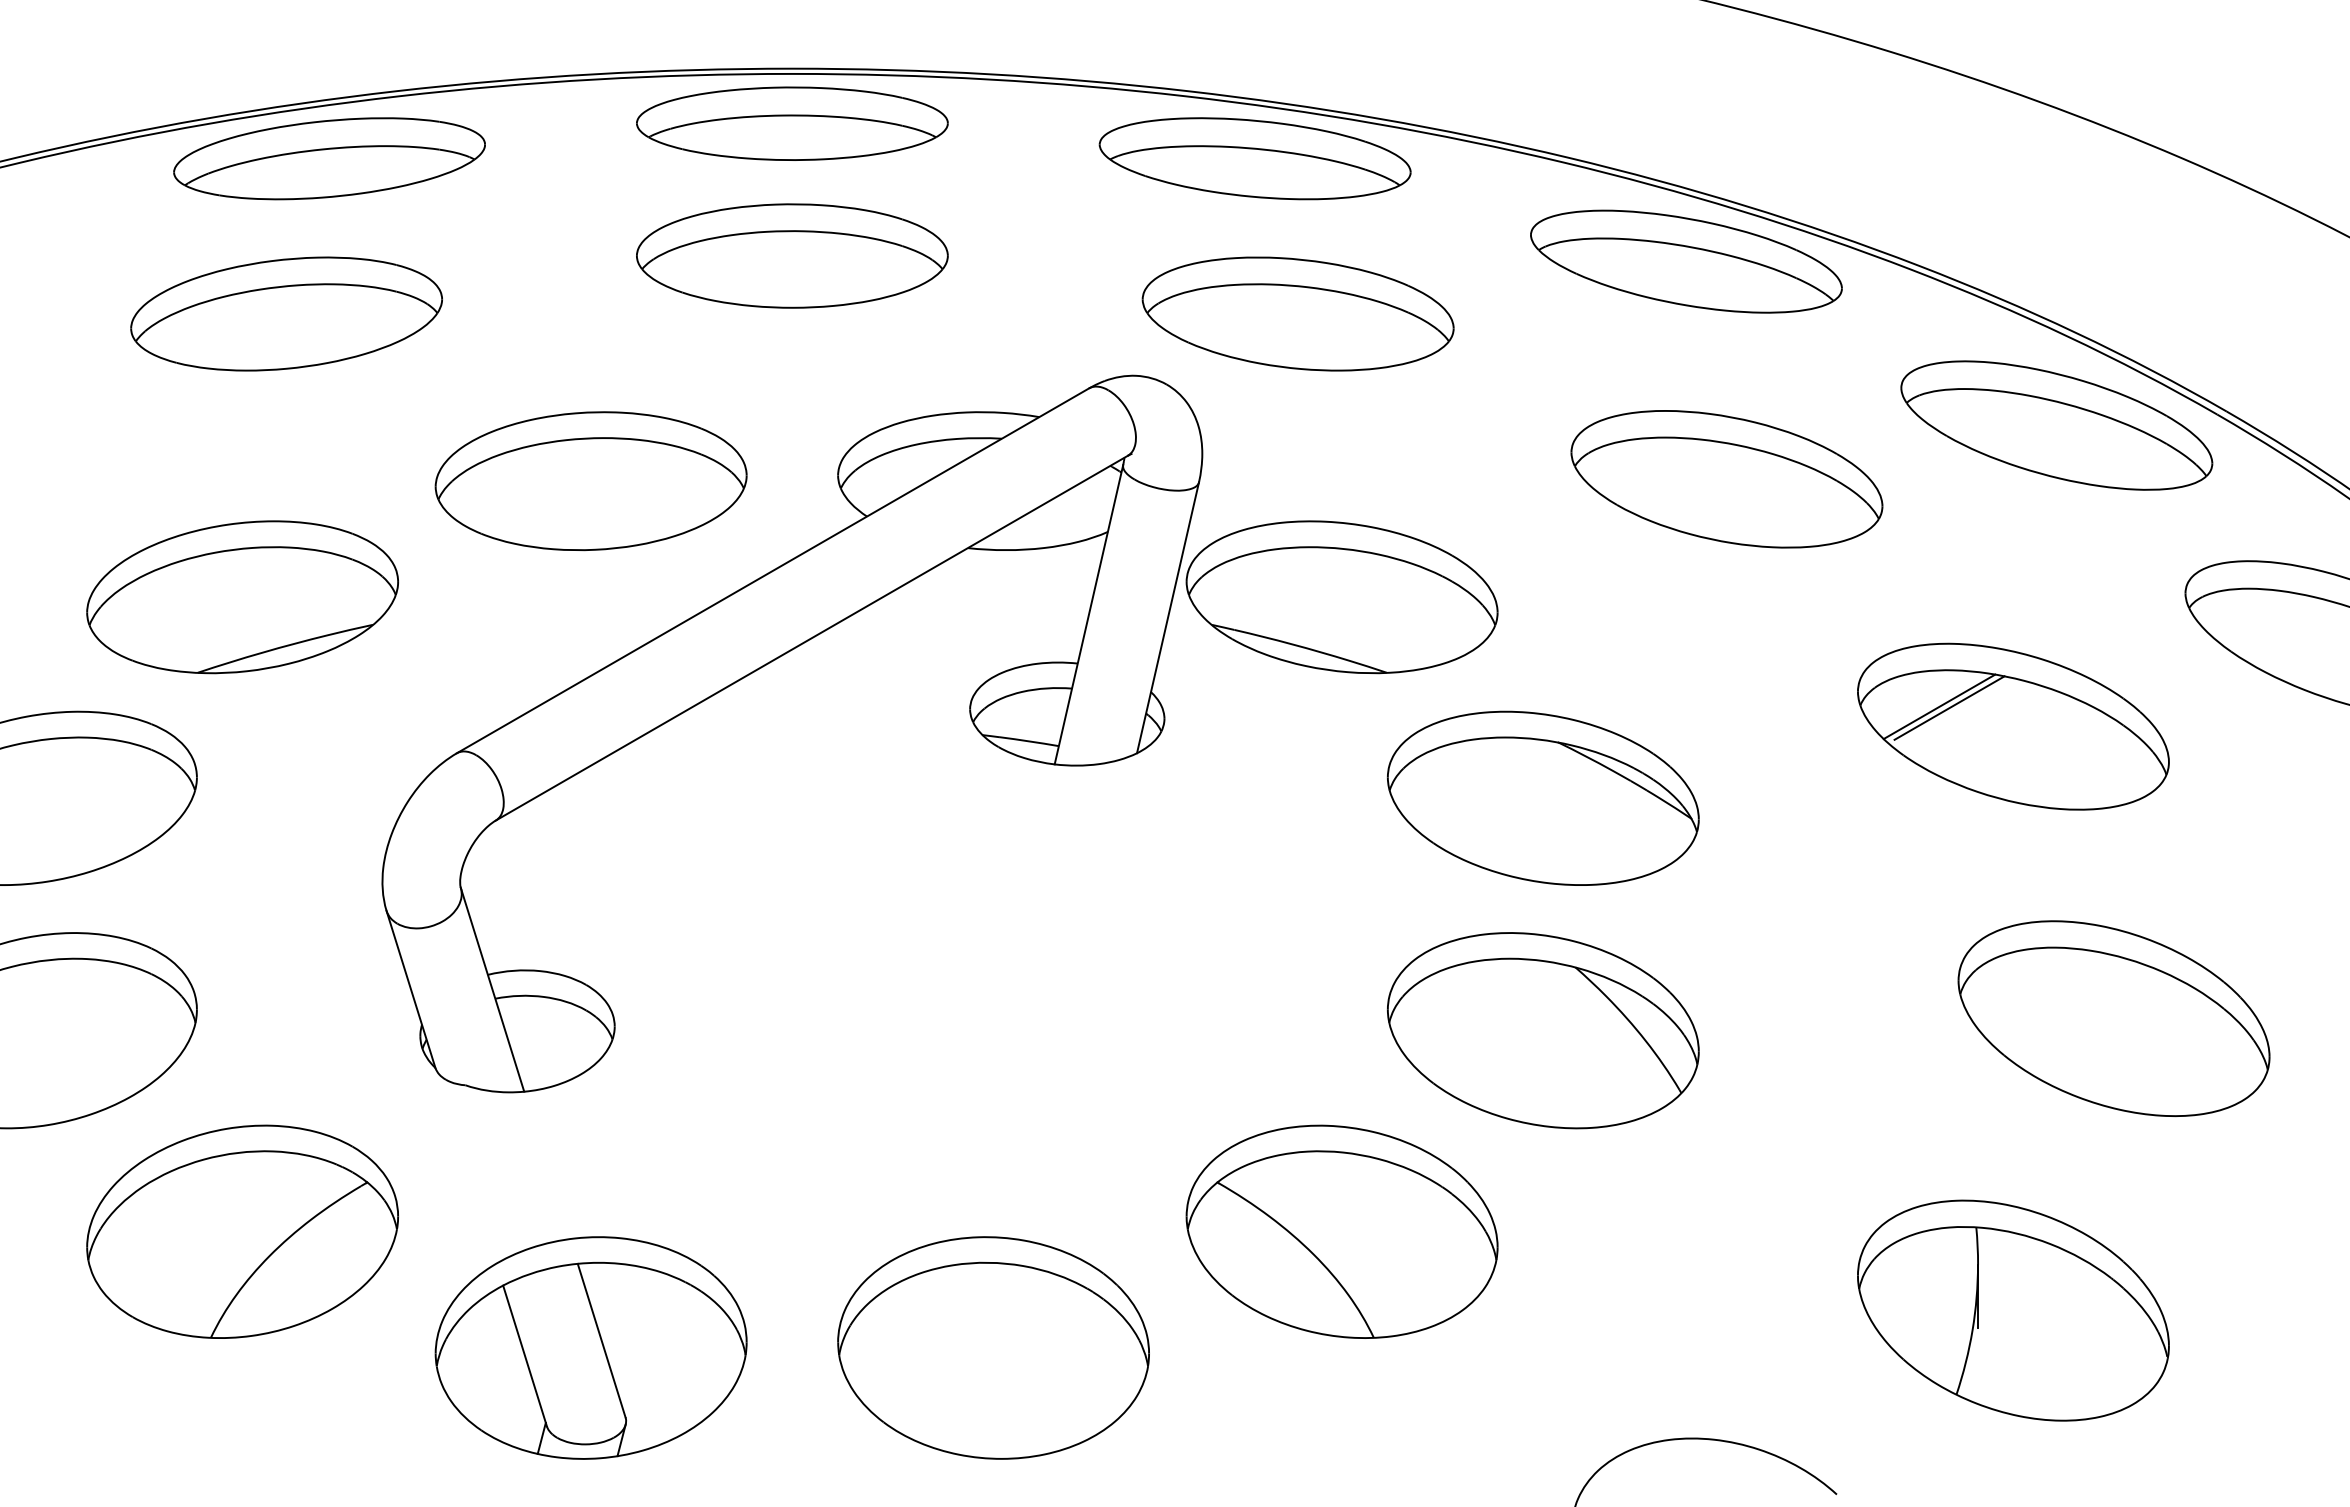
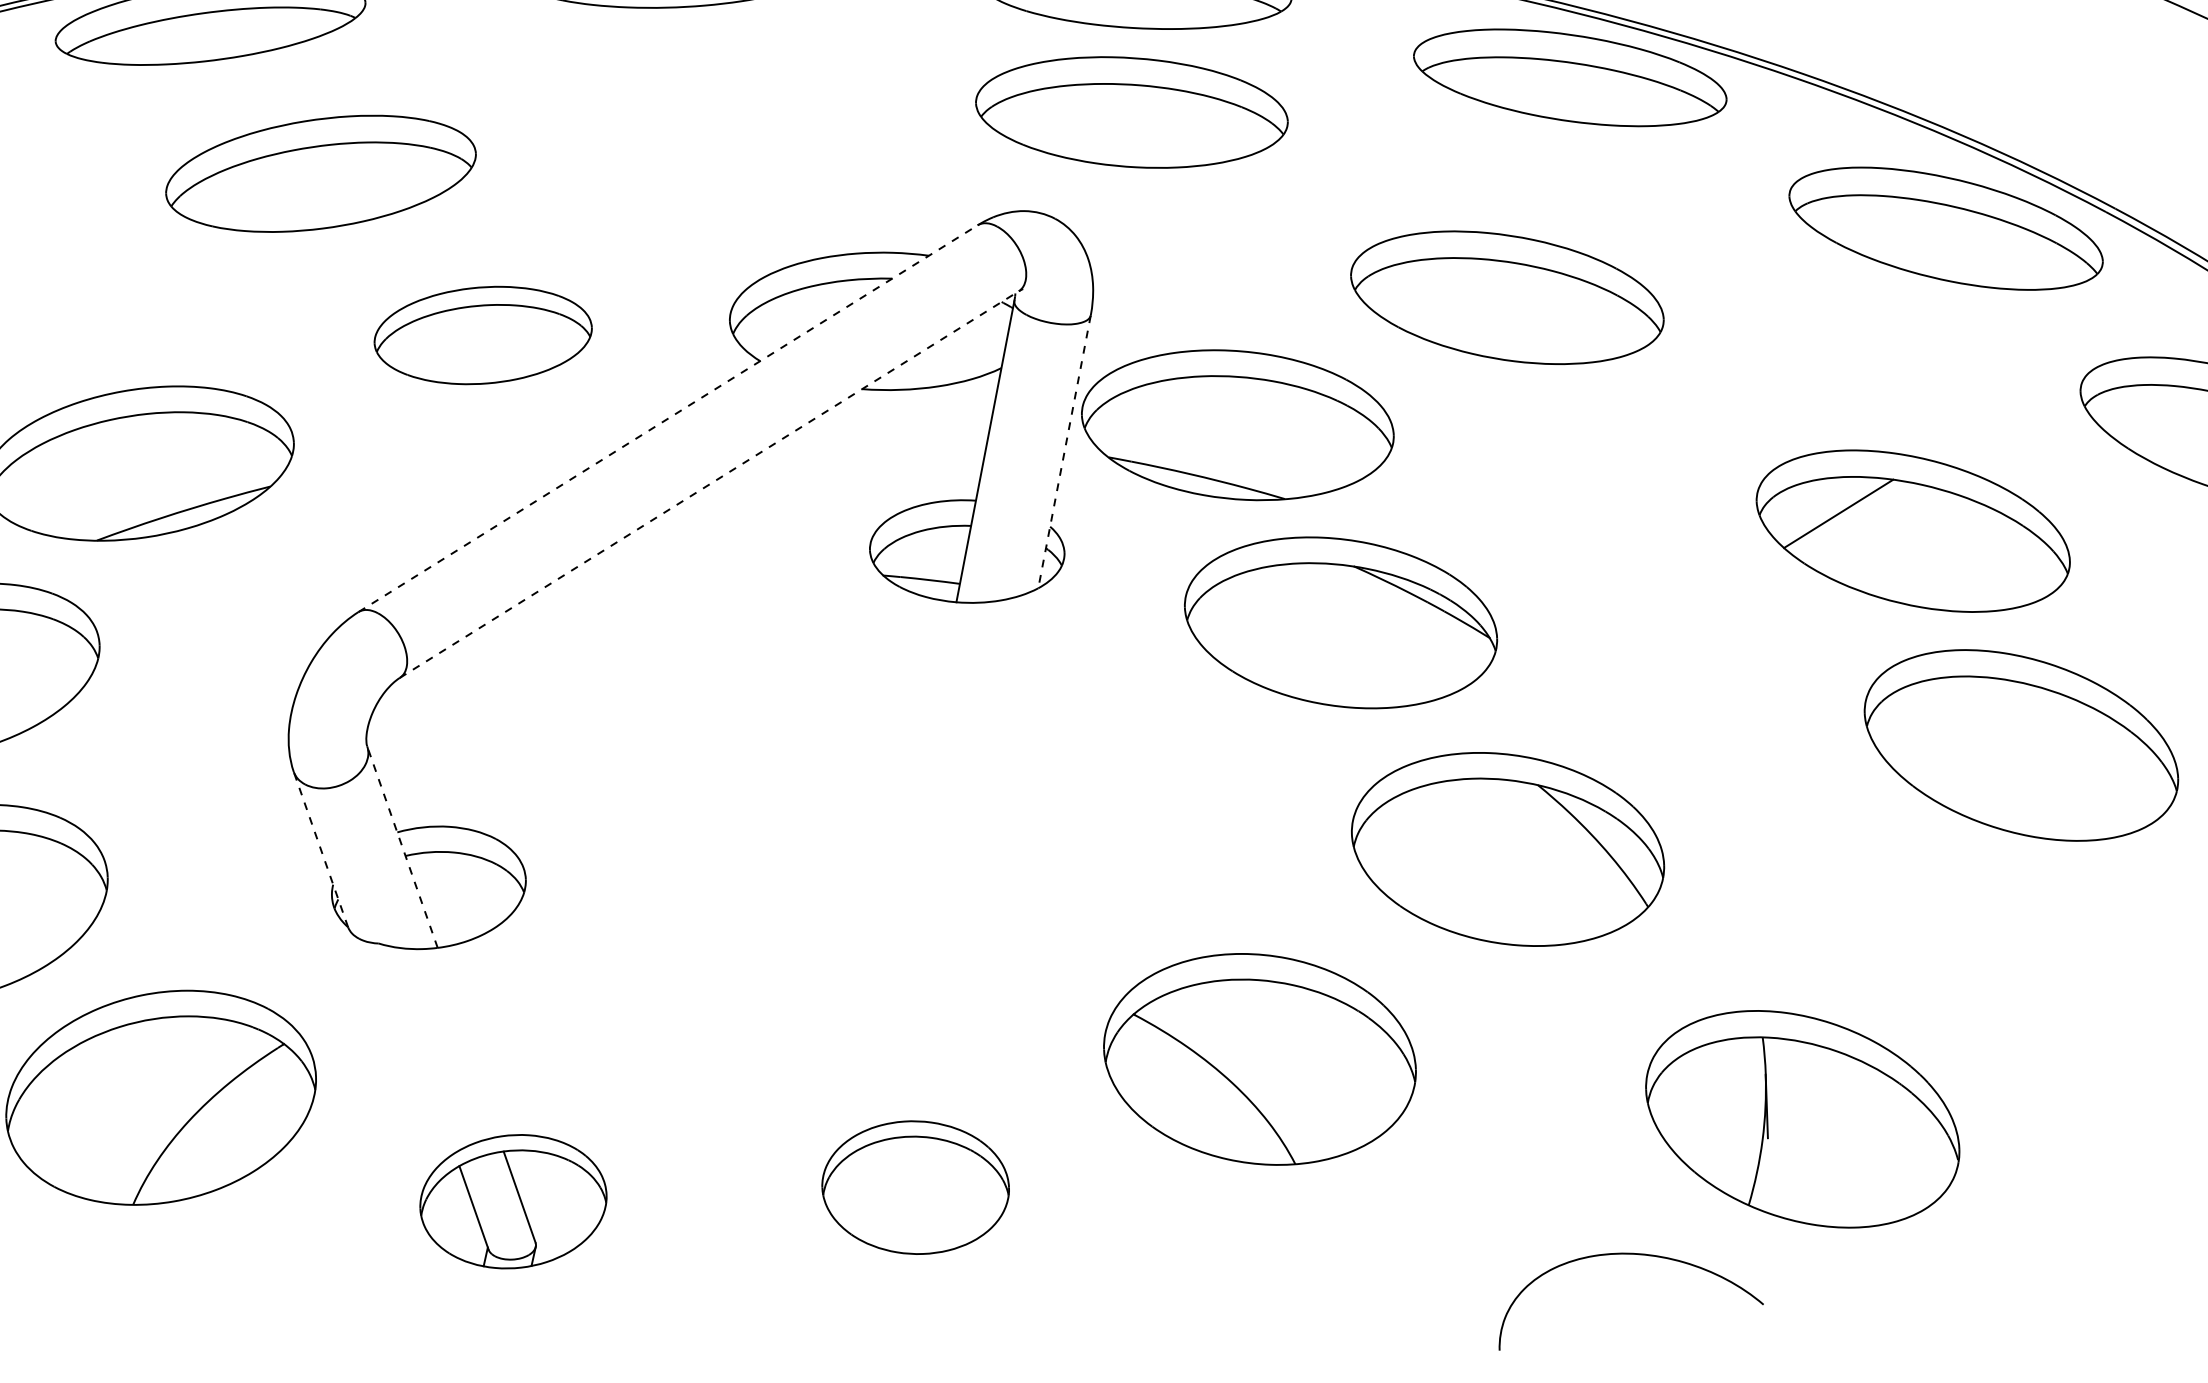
part: (792, 255) -> (676, 102), removed
part: (286, 313) -> (320, 173), moved
part: (1297, 313) -> (1131, 111), moved
part: (1726, 479) -> (1506, 297), moved
part: (590, 481) -> (482, 335), size x0.7
line: (772, 570) -> (667, 418), solid -> dashed
line: (1168, 617) -> (1065, 451), solid -> dashed
line: (811, 638) -> (708, 484), solid -> dashed
line: (1949, 707) -> (1848, 514), removed
part: (1543, 797) -> (1341, 621), moved
line: (410, 988) -> (320, 848), solid -> dashed
line: (492, 989) -> (402, 846), solid -> dashed
part: (2113, 1018) -> (2020, 745), moved
part: (1543, 1030) -> (1508, 849), moved
part: (2013, 1310) -> (1802, 1119), moved
part: (590, 1347) -> (512, 1201), size x0.6
part: (993, 1347) -> (915, 1187), size x0.6

